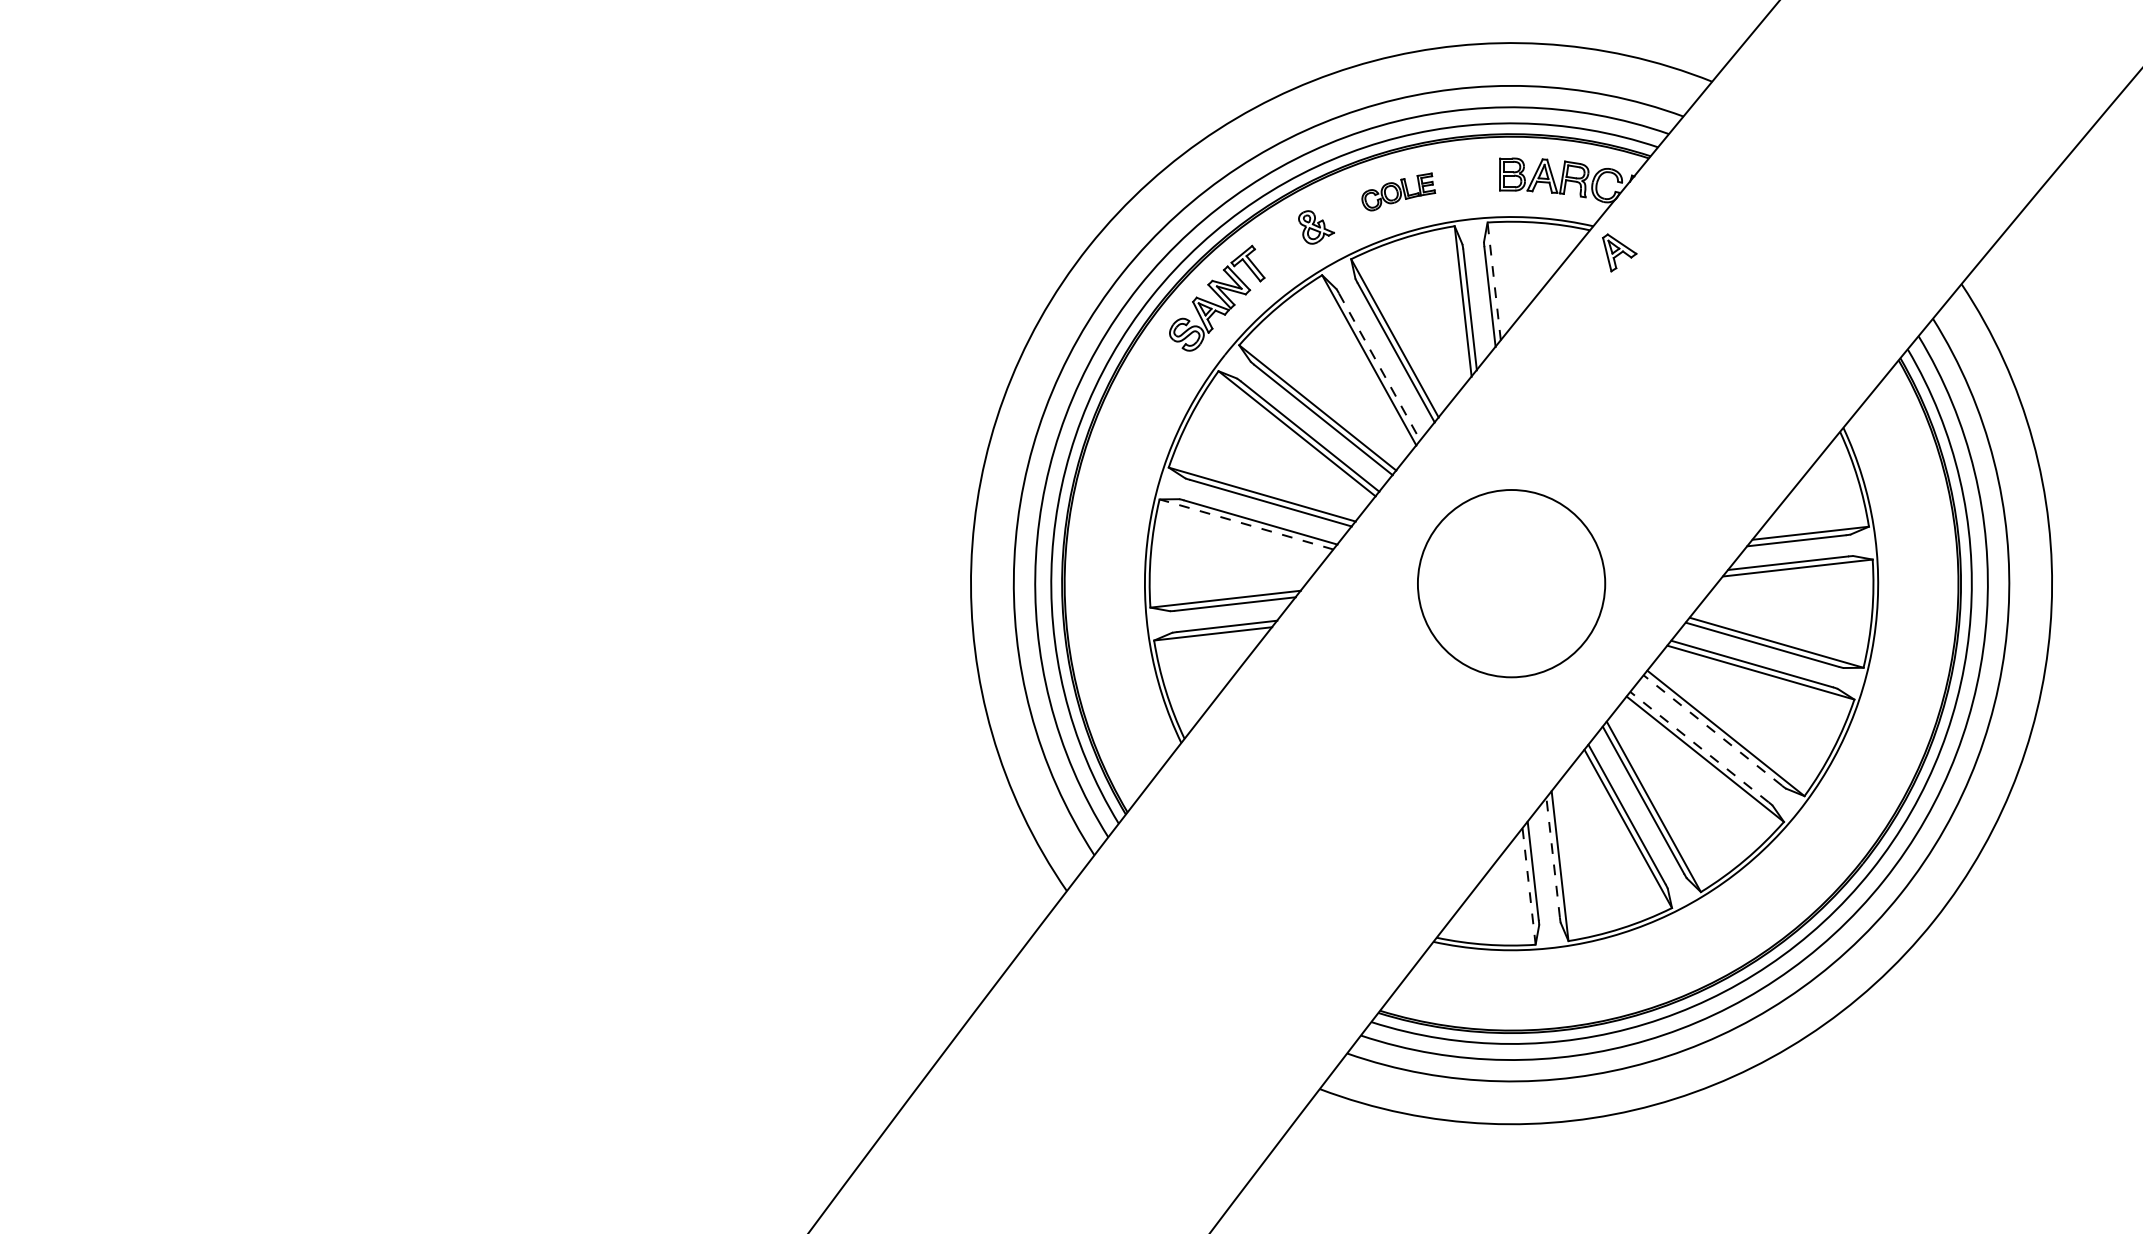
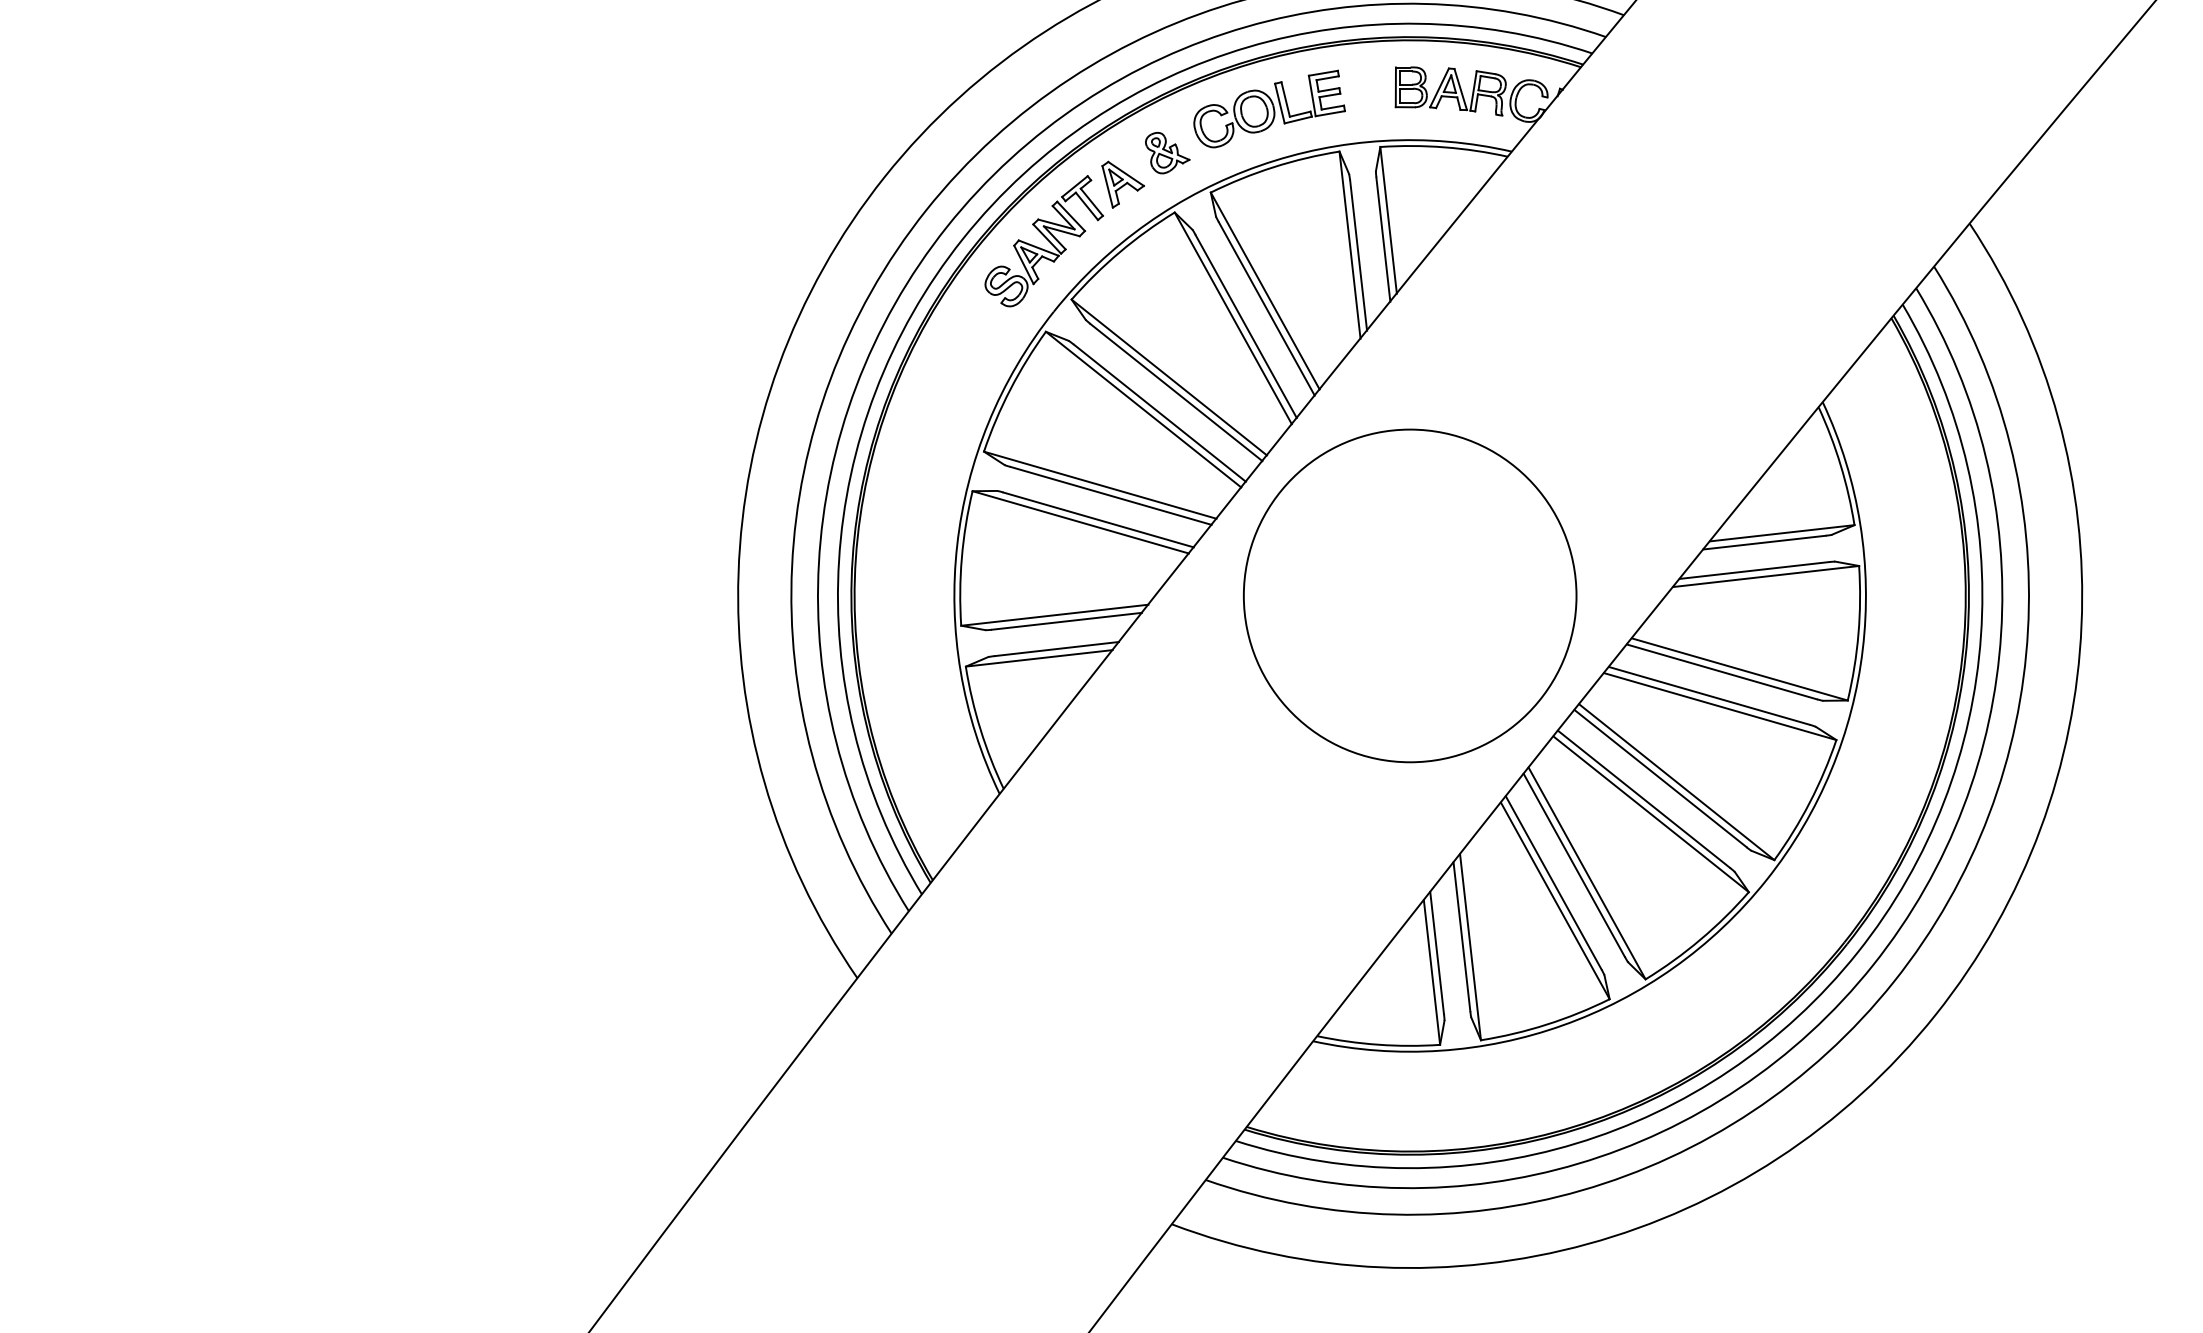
part: (1398, 191) -> (1269, 108), size x1.67
part: (1619, 252) -> (1122, 184), moved
line: (1494, 281) -> (1388, 220), dashed -> solid
line: (1379, 367) -> (1245, 327), dashed -> solid
line: (1246, 524) -> (1080, 522), dashed -> solid
circle: (1511, 583) -> (1410, 595), size x1.43
line: (1712, 730) -> (1659, 778), dashed -> solid
line: (1699, 746) -> (1643, 798), dashed -> solid
line: (1553, 857) -> (1462, 936), dashed -> solid
line: (1529, 887) -> (1432, 973), dashed -> solid

